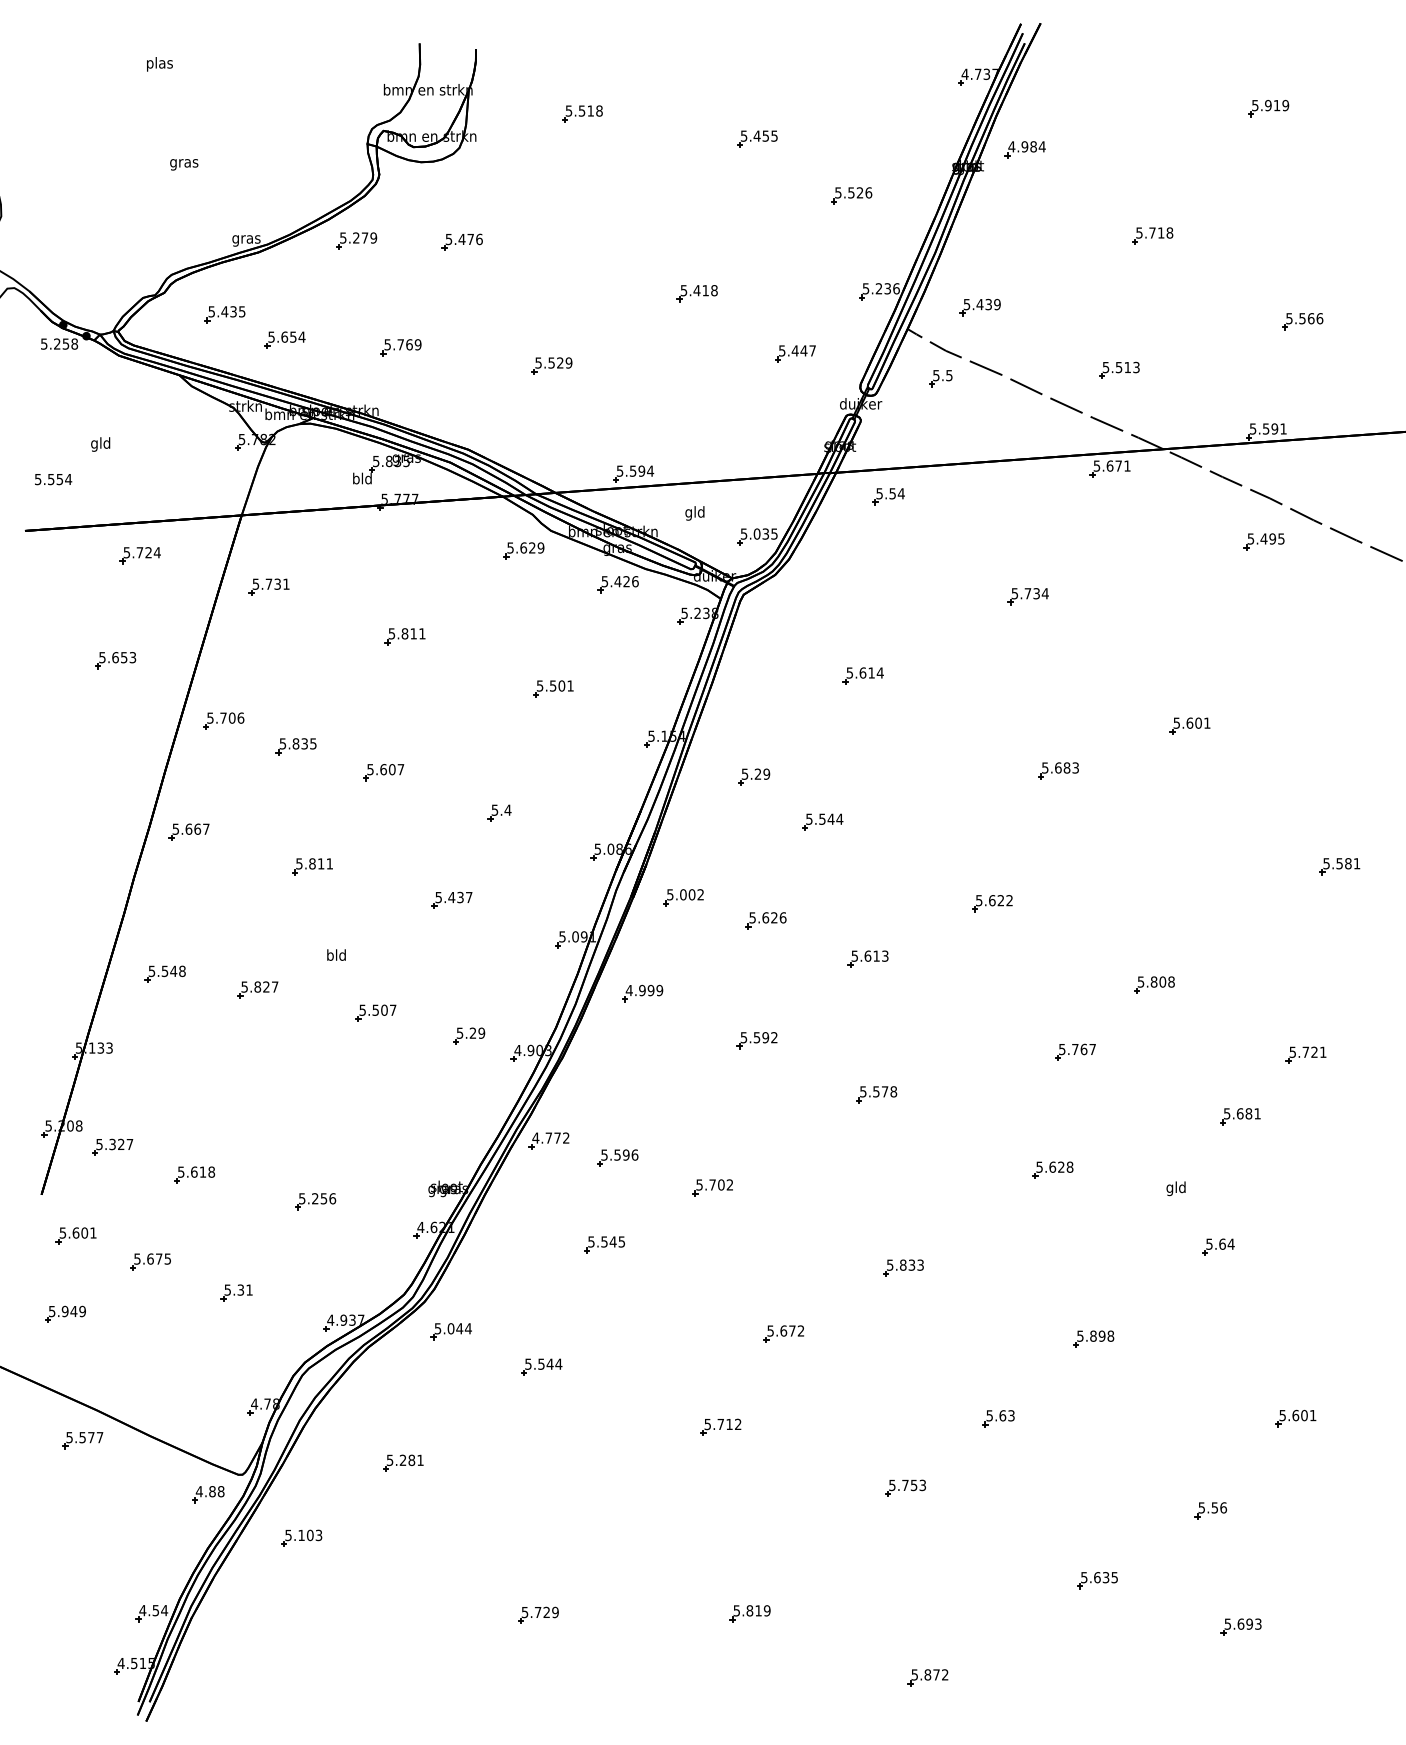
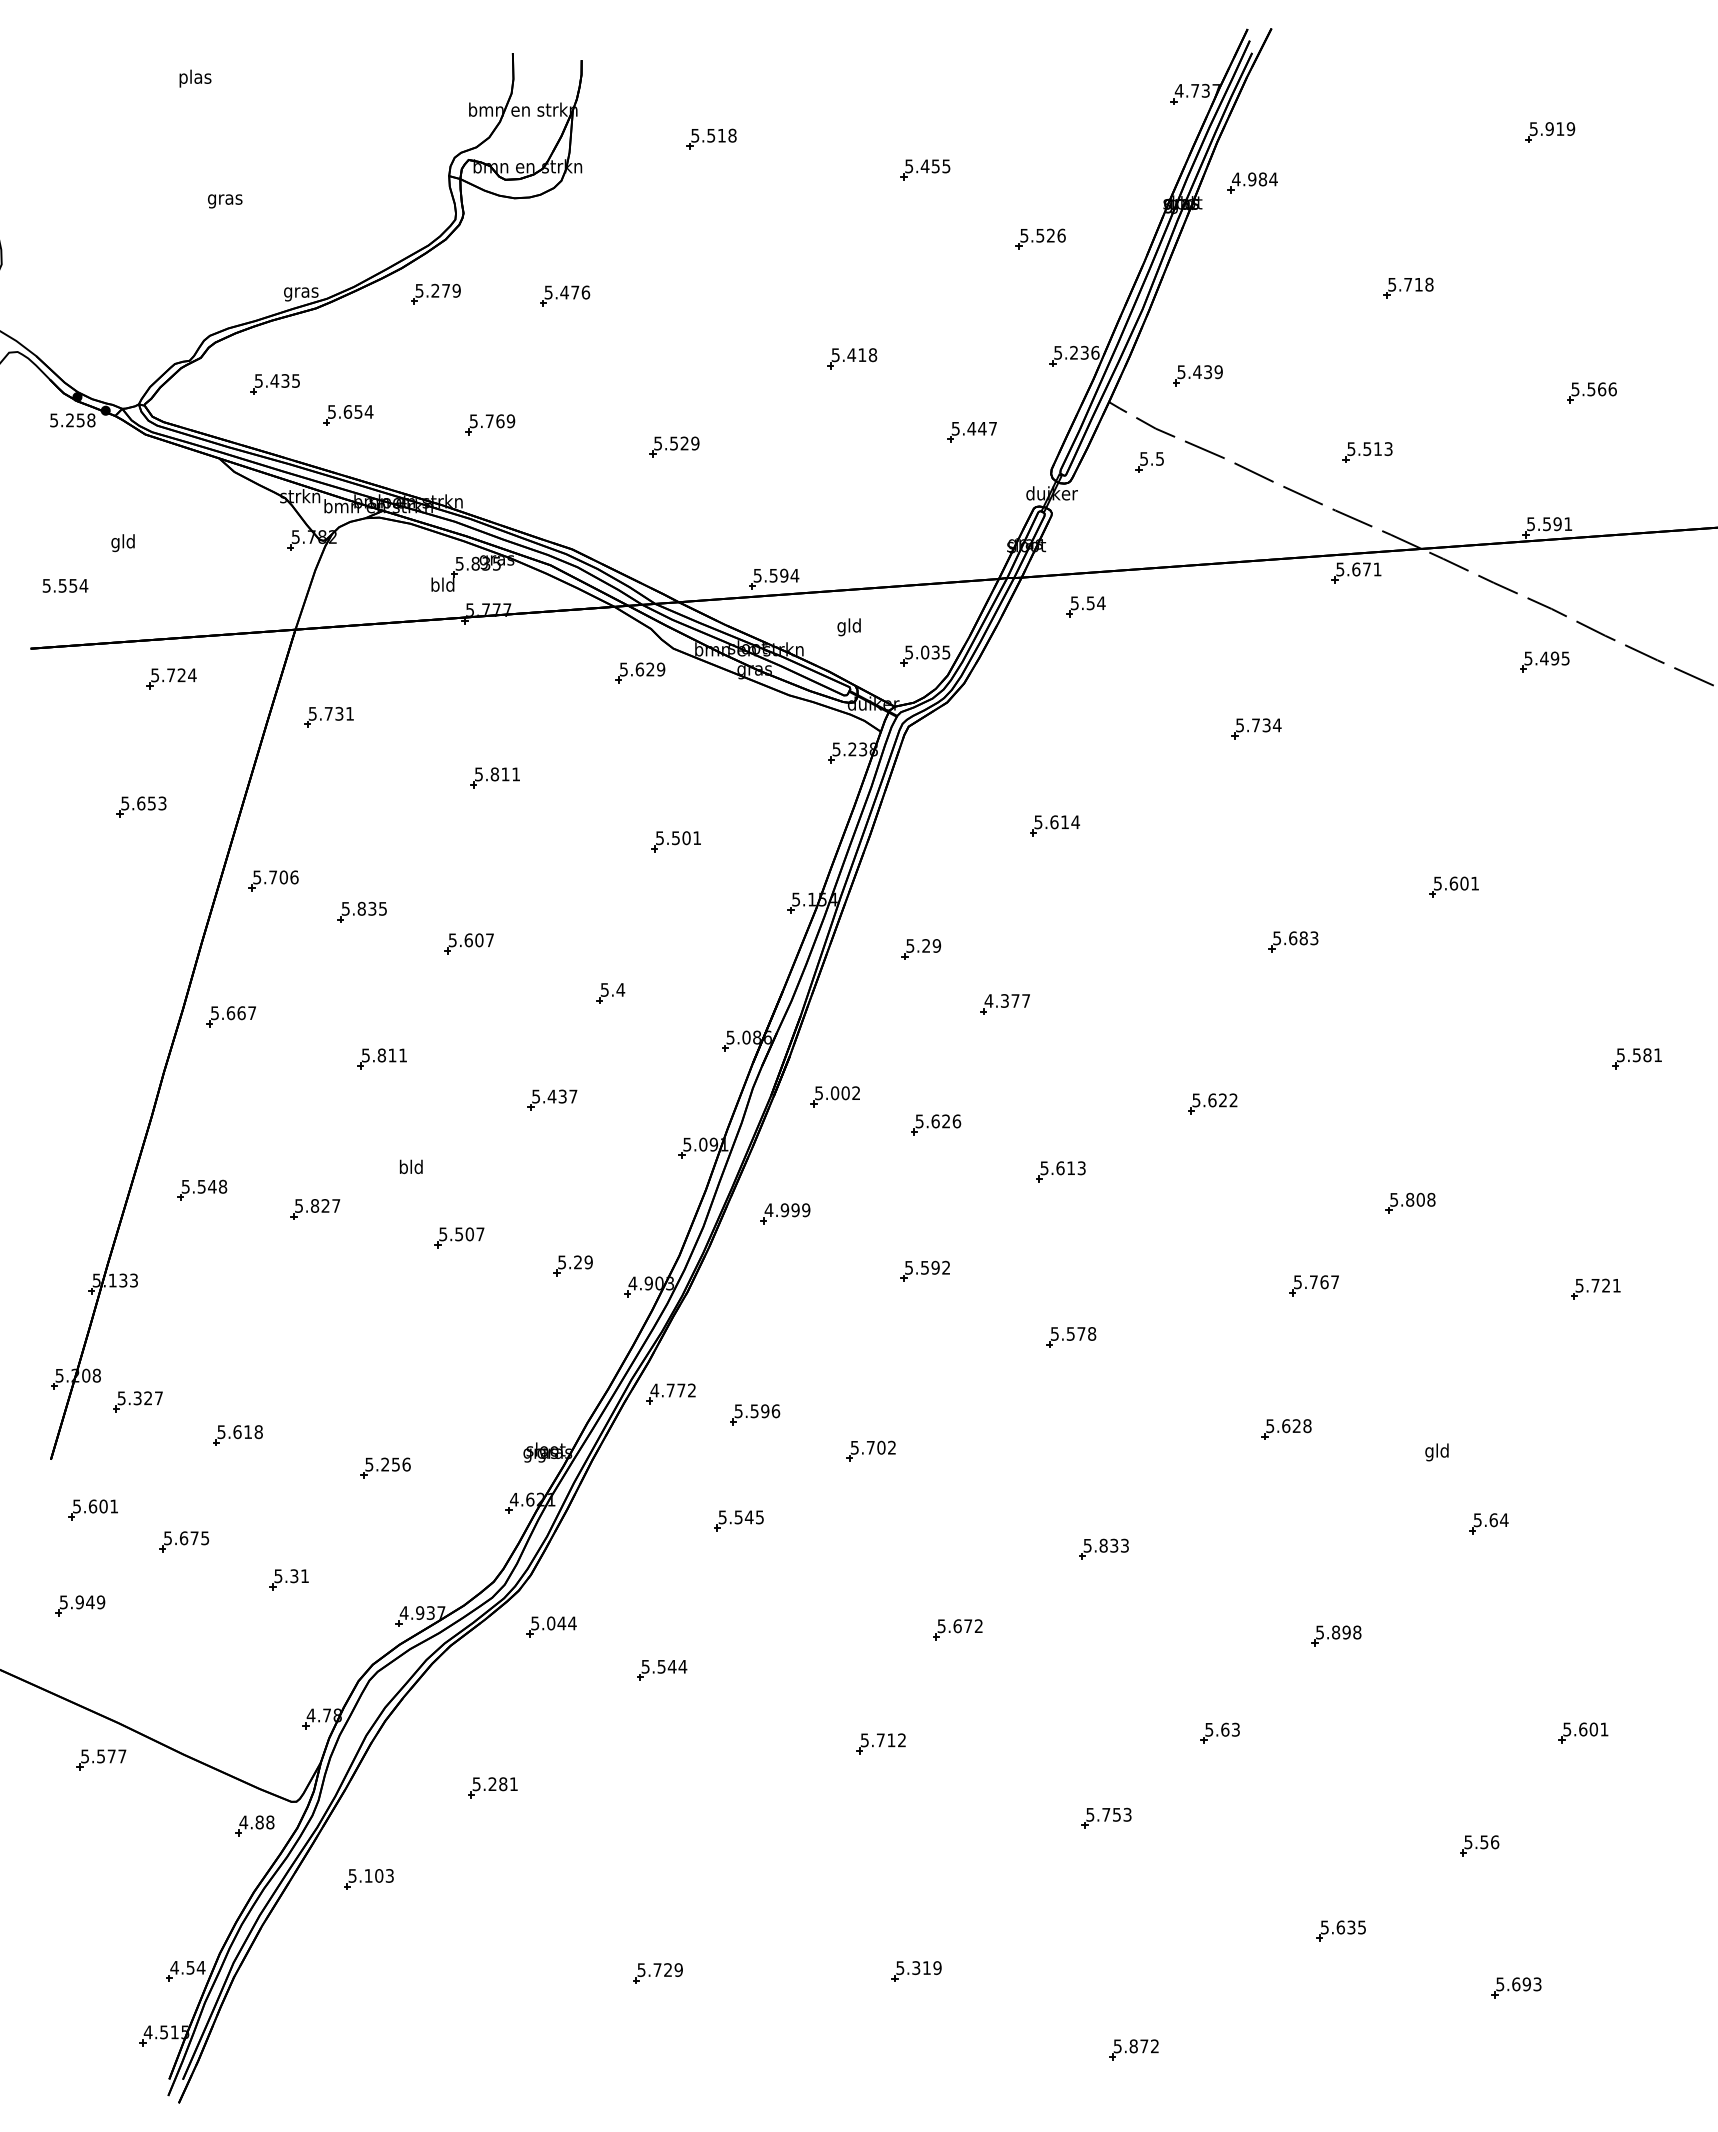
part: (618, 583) -> (755, 713), removed
text: (824, 818) -> (1007, 1000), 5.544 -> 4.377
part: (1240, 1116) -> (1515, 1363), removed
text: (750, 1610) -> (916, 1967), 5.819 -> 5.319

